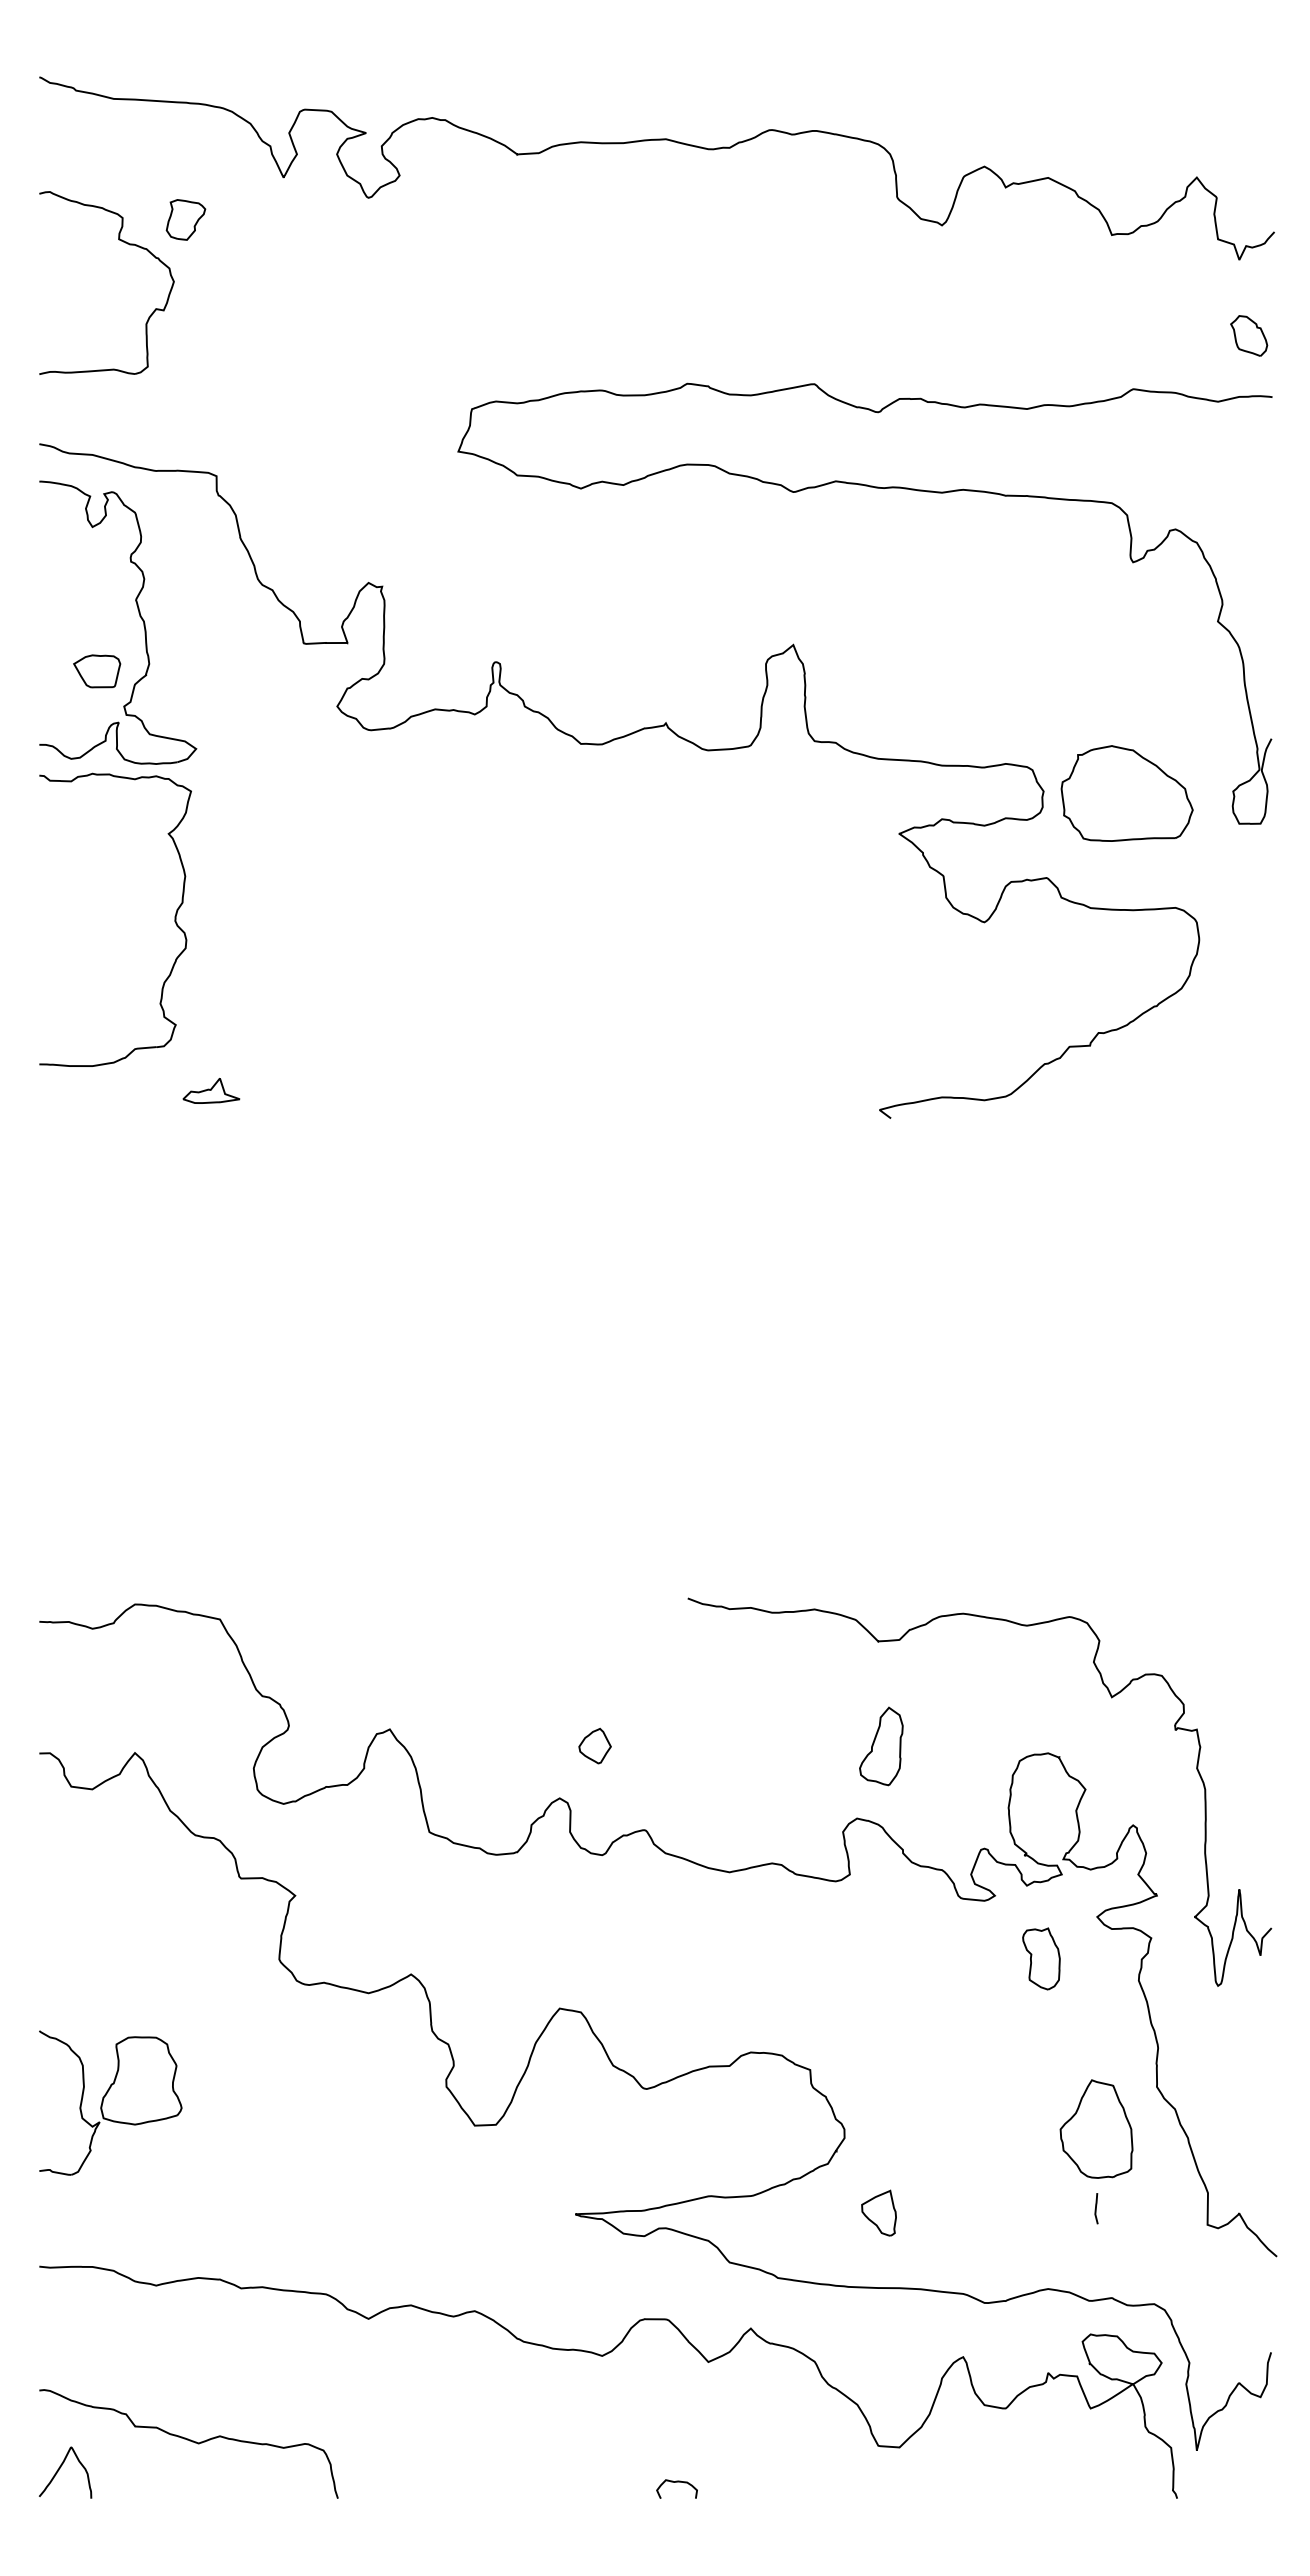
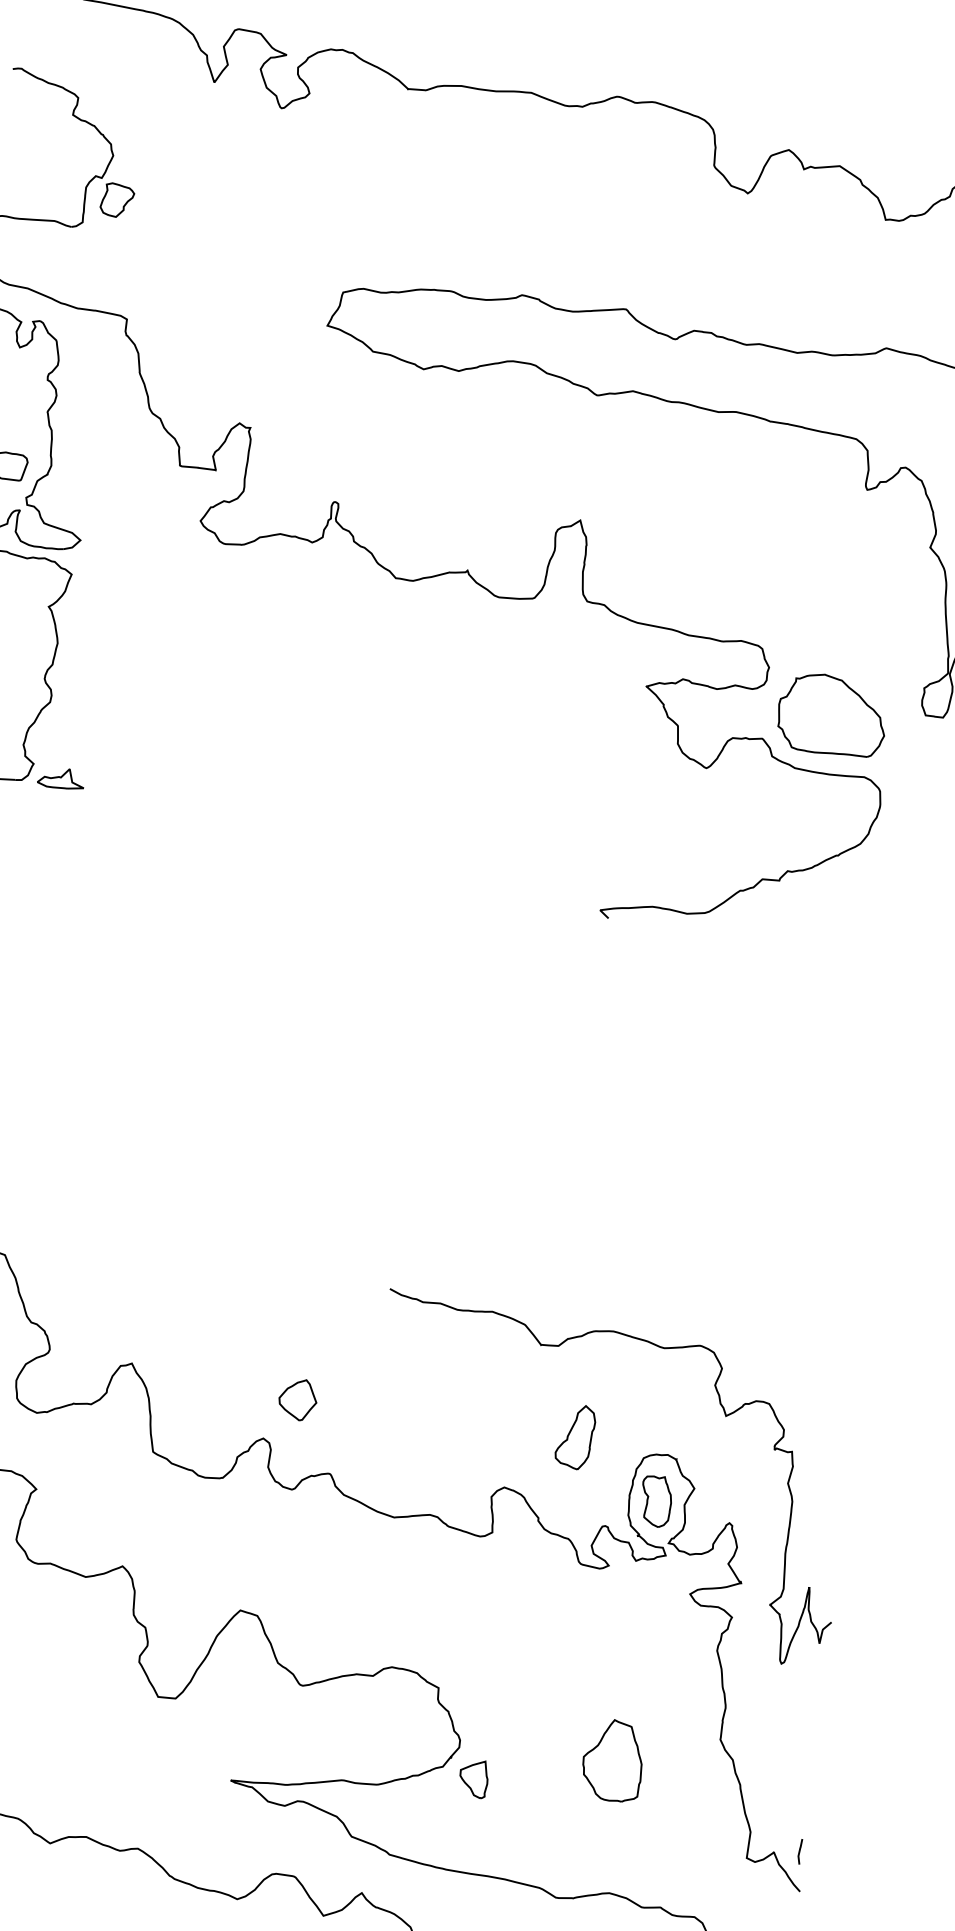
part: (185, 219) -> (117, 200), moved
part: (1126, 793) -> (831, 715), moved
part: (211, 1090) -> (61, 778), moved
part: (594, 1745) -> (297, 1399), size x1.43
part: (881, 1746) -> (575, 1436), moved
part: (1041, 1958) -> (656, 1500), moved
part: (1096, 2128) -> (613, 1760), moved
line: (1096, 2208) -> (800, 1851), moved
part: (878, 2212) -> (473, 1778), moved

